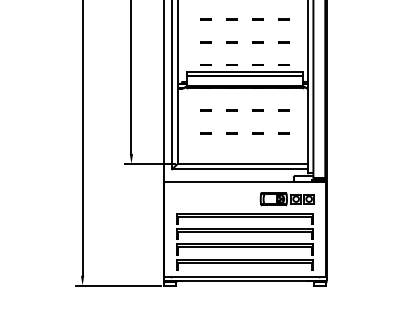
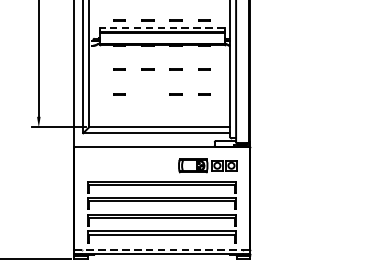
line: (245, 71) -> (162, 27), solid -> dashed
line: (231, 133) -> (147, 94), removed
line: (245, 276) -> (162, 249), solid -> dashed

